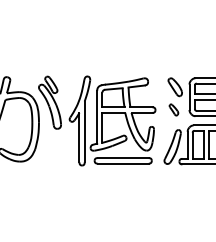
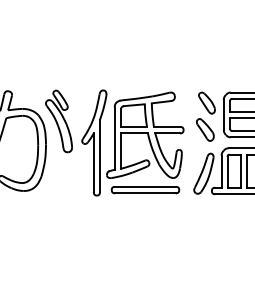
part: (174, 109) -> (205, 129), size x1.67

